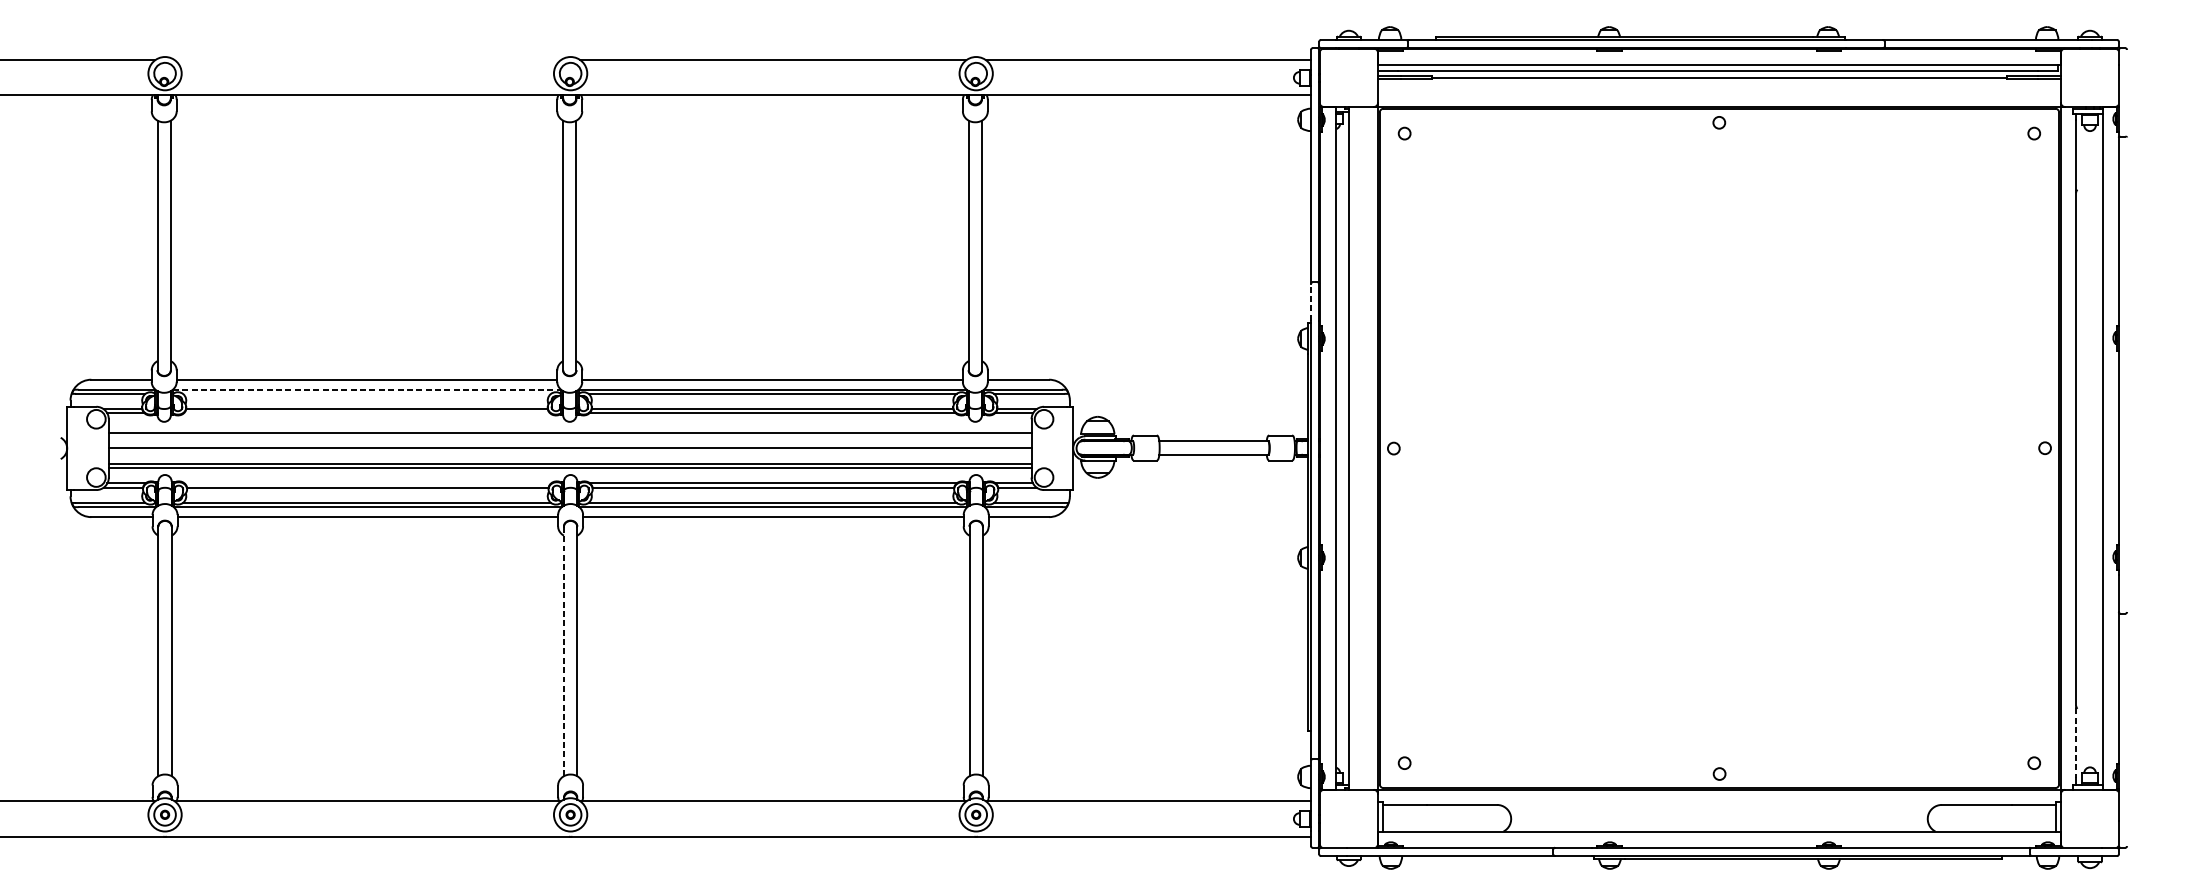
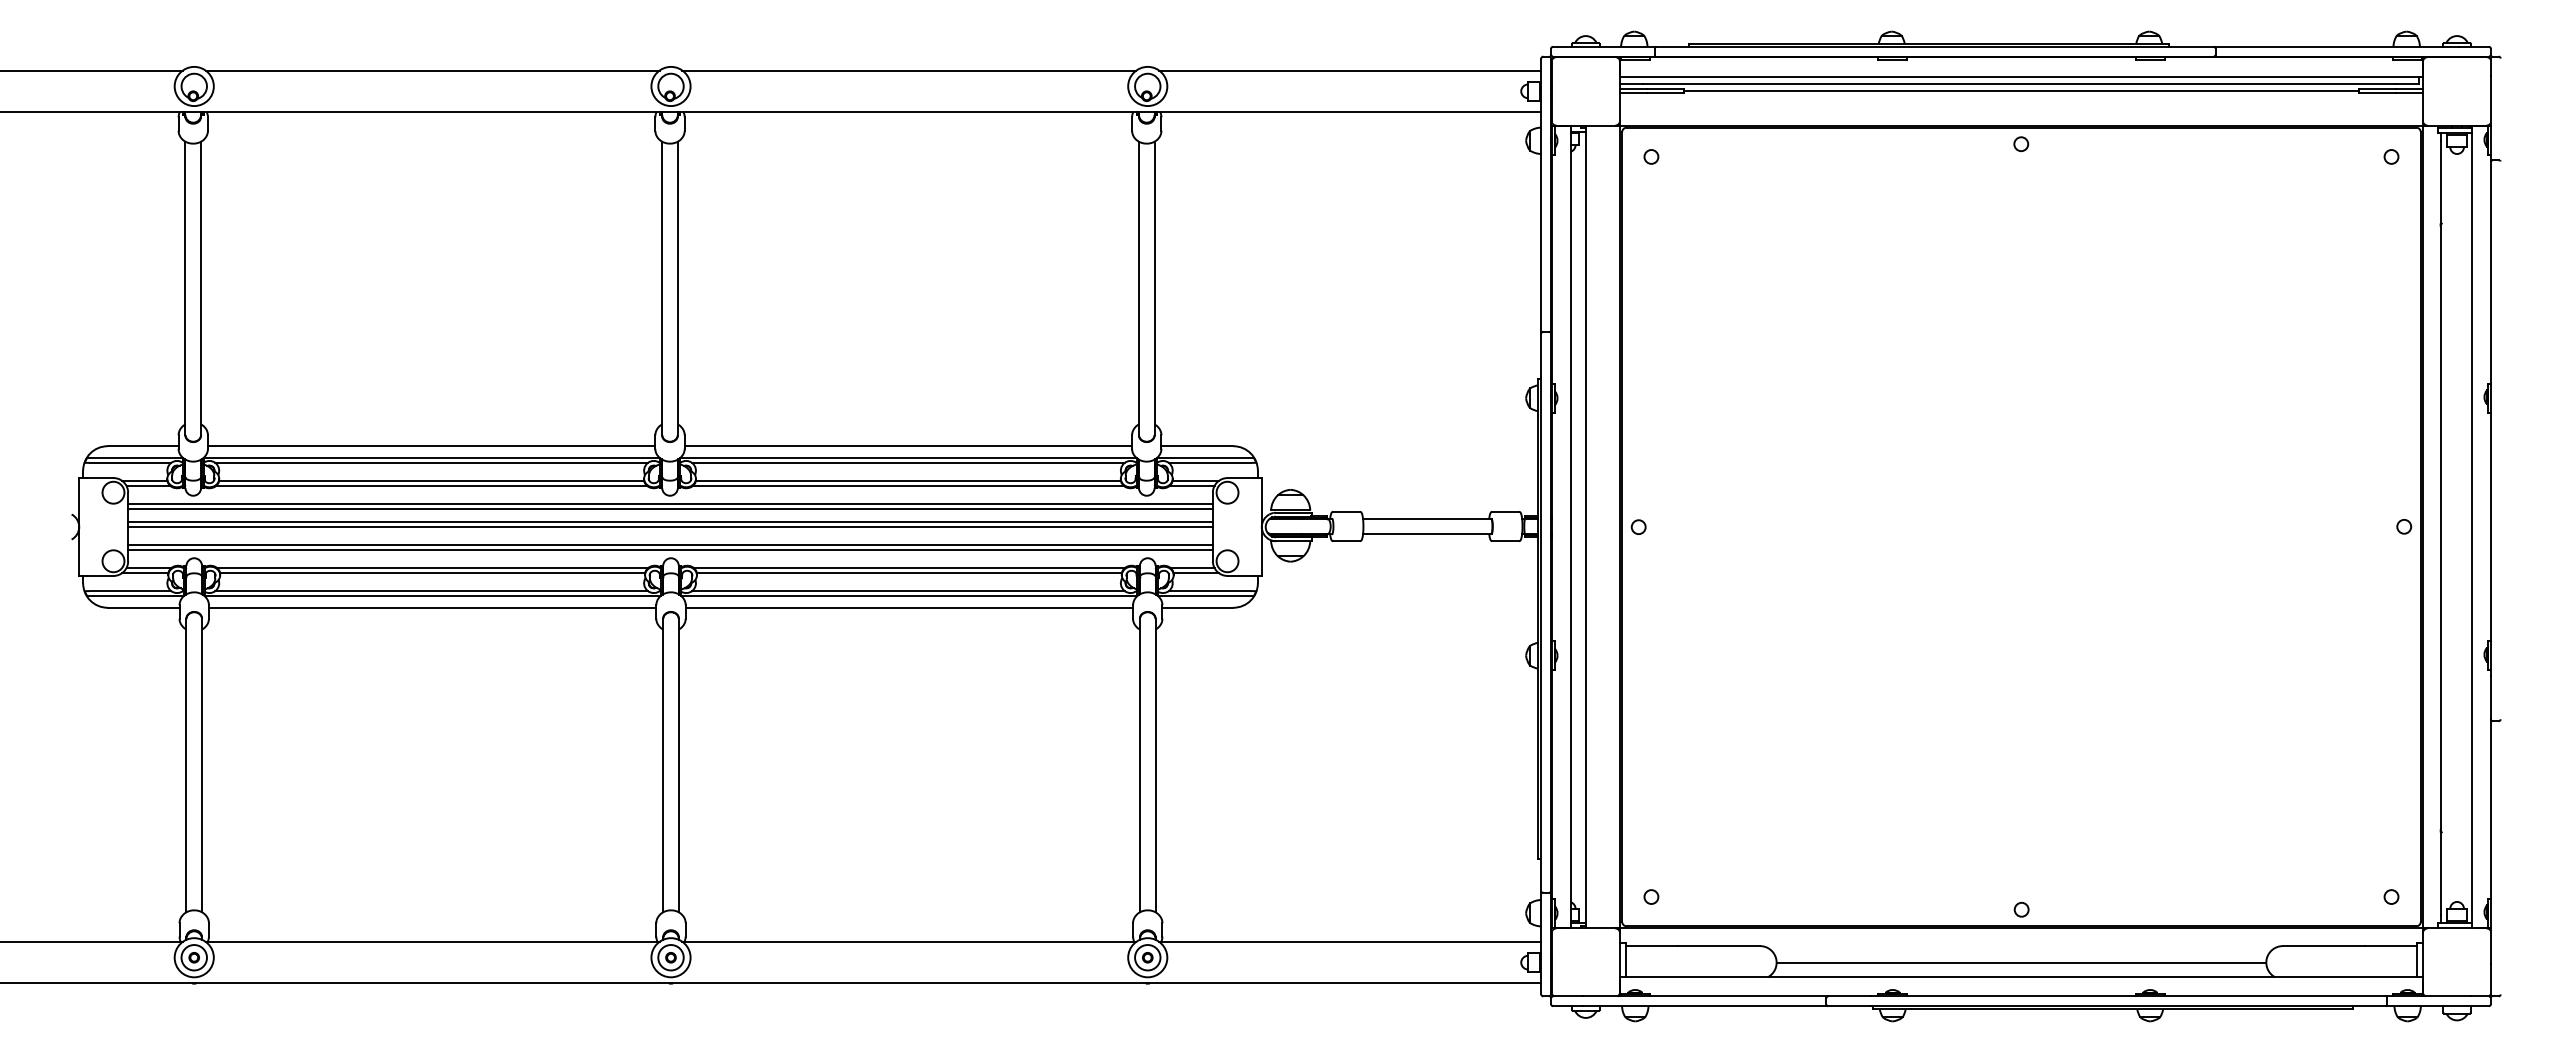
line: (367, 60) -> (432, 70), added
line: (1311, 302) -> (1541, 355), dashed -> solid
line: (367, 389) -> (432, 457), dashed -> solid
line: (366, 393) -> (431, 462), added
line: (366, 413) -> (431, 485), added
line: (570, 429) -> (670, 504), added
line: (570, 444) -> (670, 522), added
line: (367, 483) -> (432, 568), added
line: (564, 651) -> (663, 765), dashed -> solid
line: (2075, 744) -> (2440, 874), dashed -> solid
line: (1719, 818) -> (2021, 962), added

